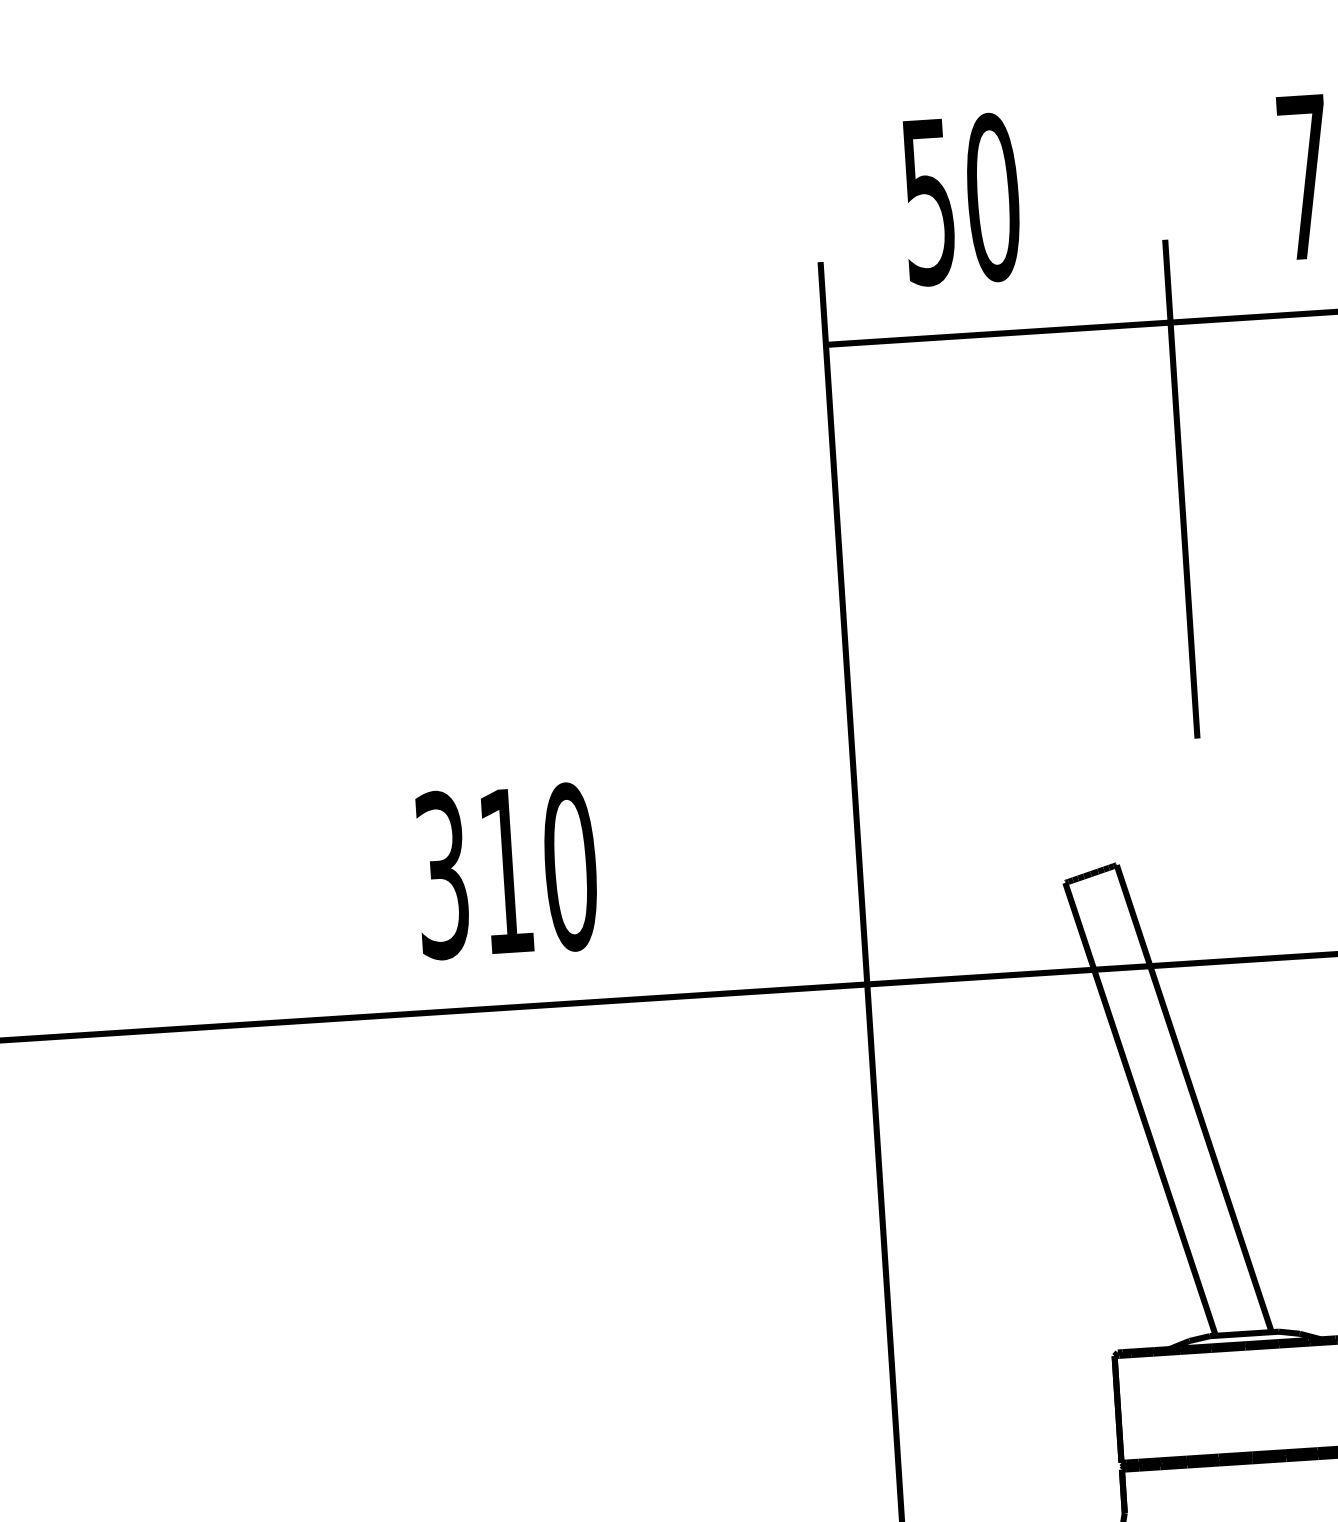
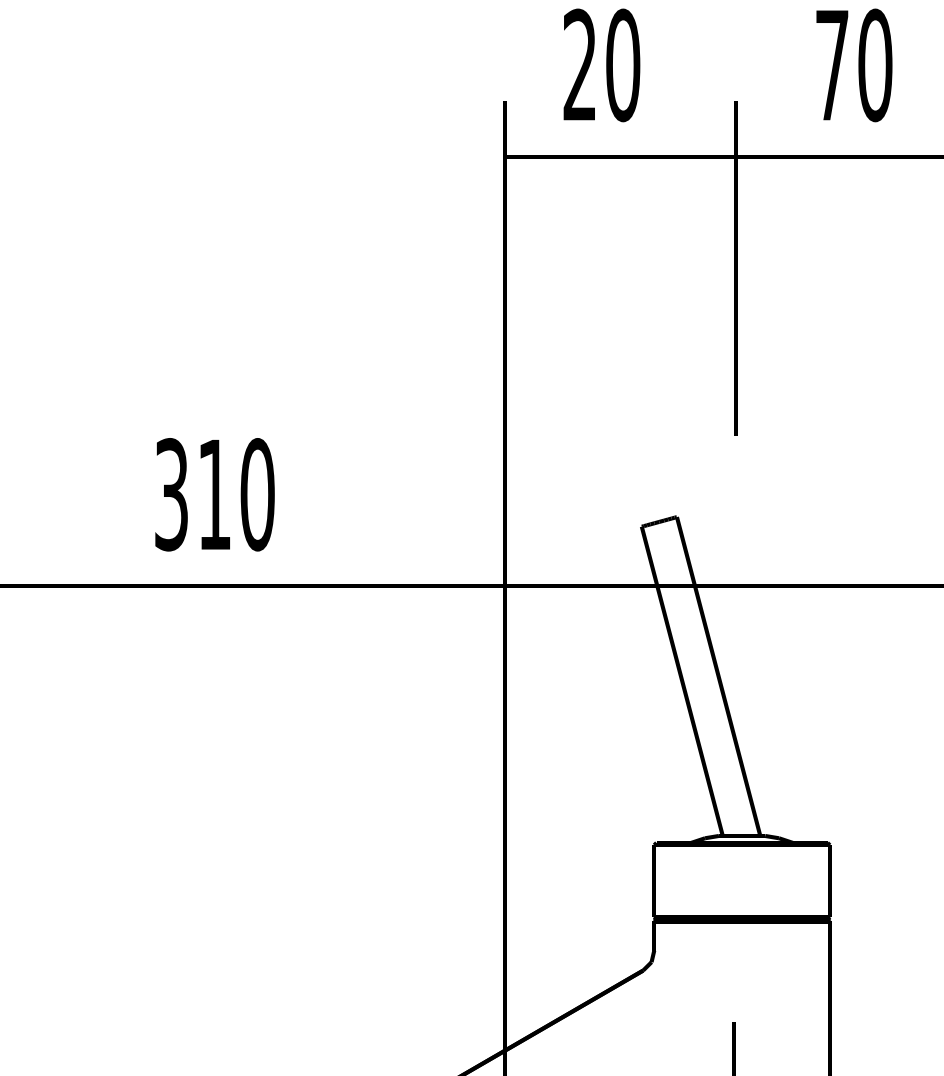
text: (928, 201) -> (579, 65), 50 -> 20
text: (506, 870) -> (214, 494), moved

